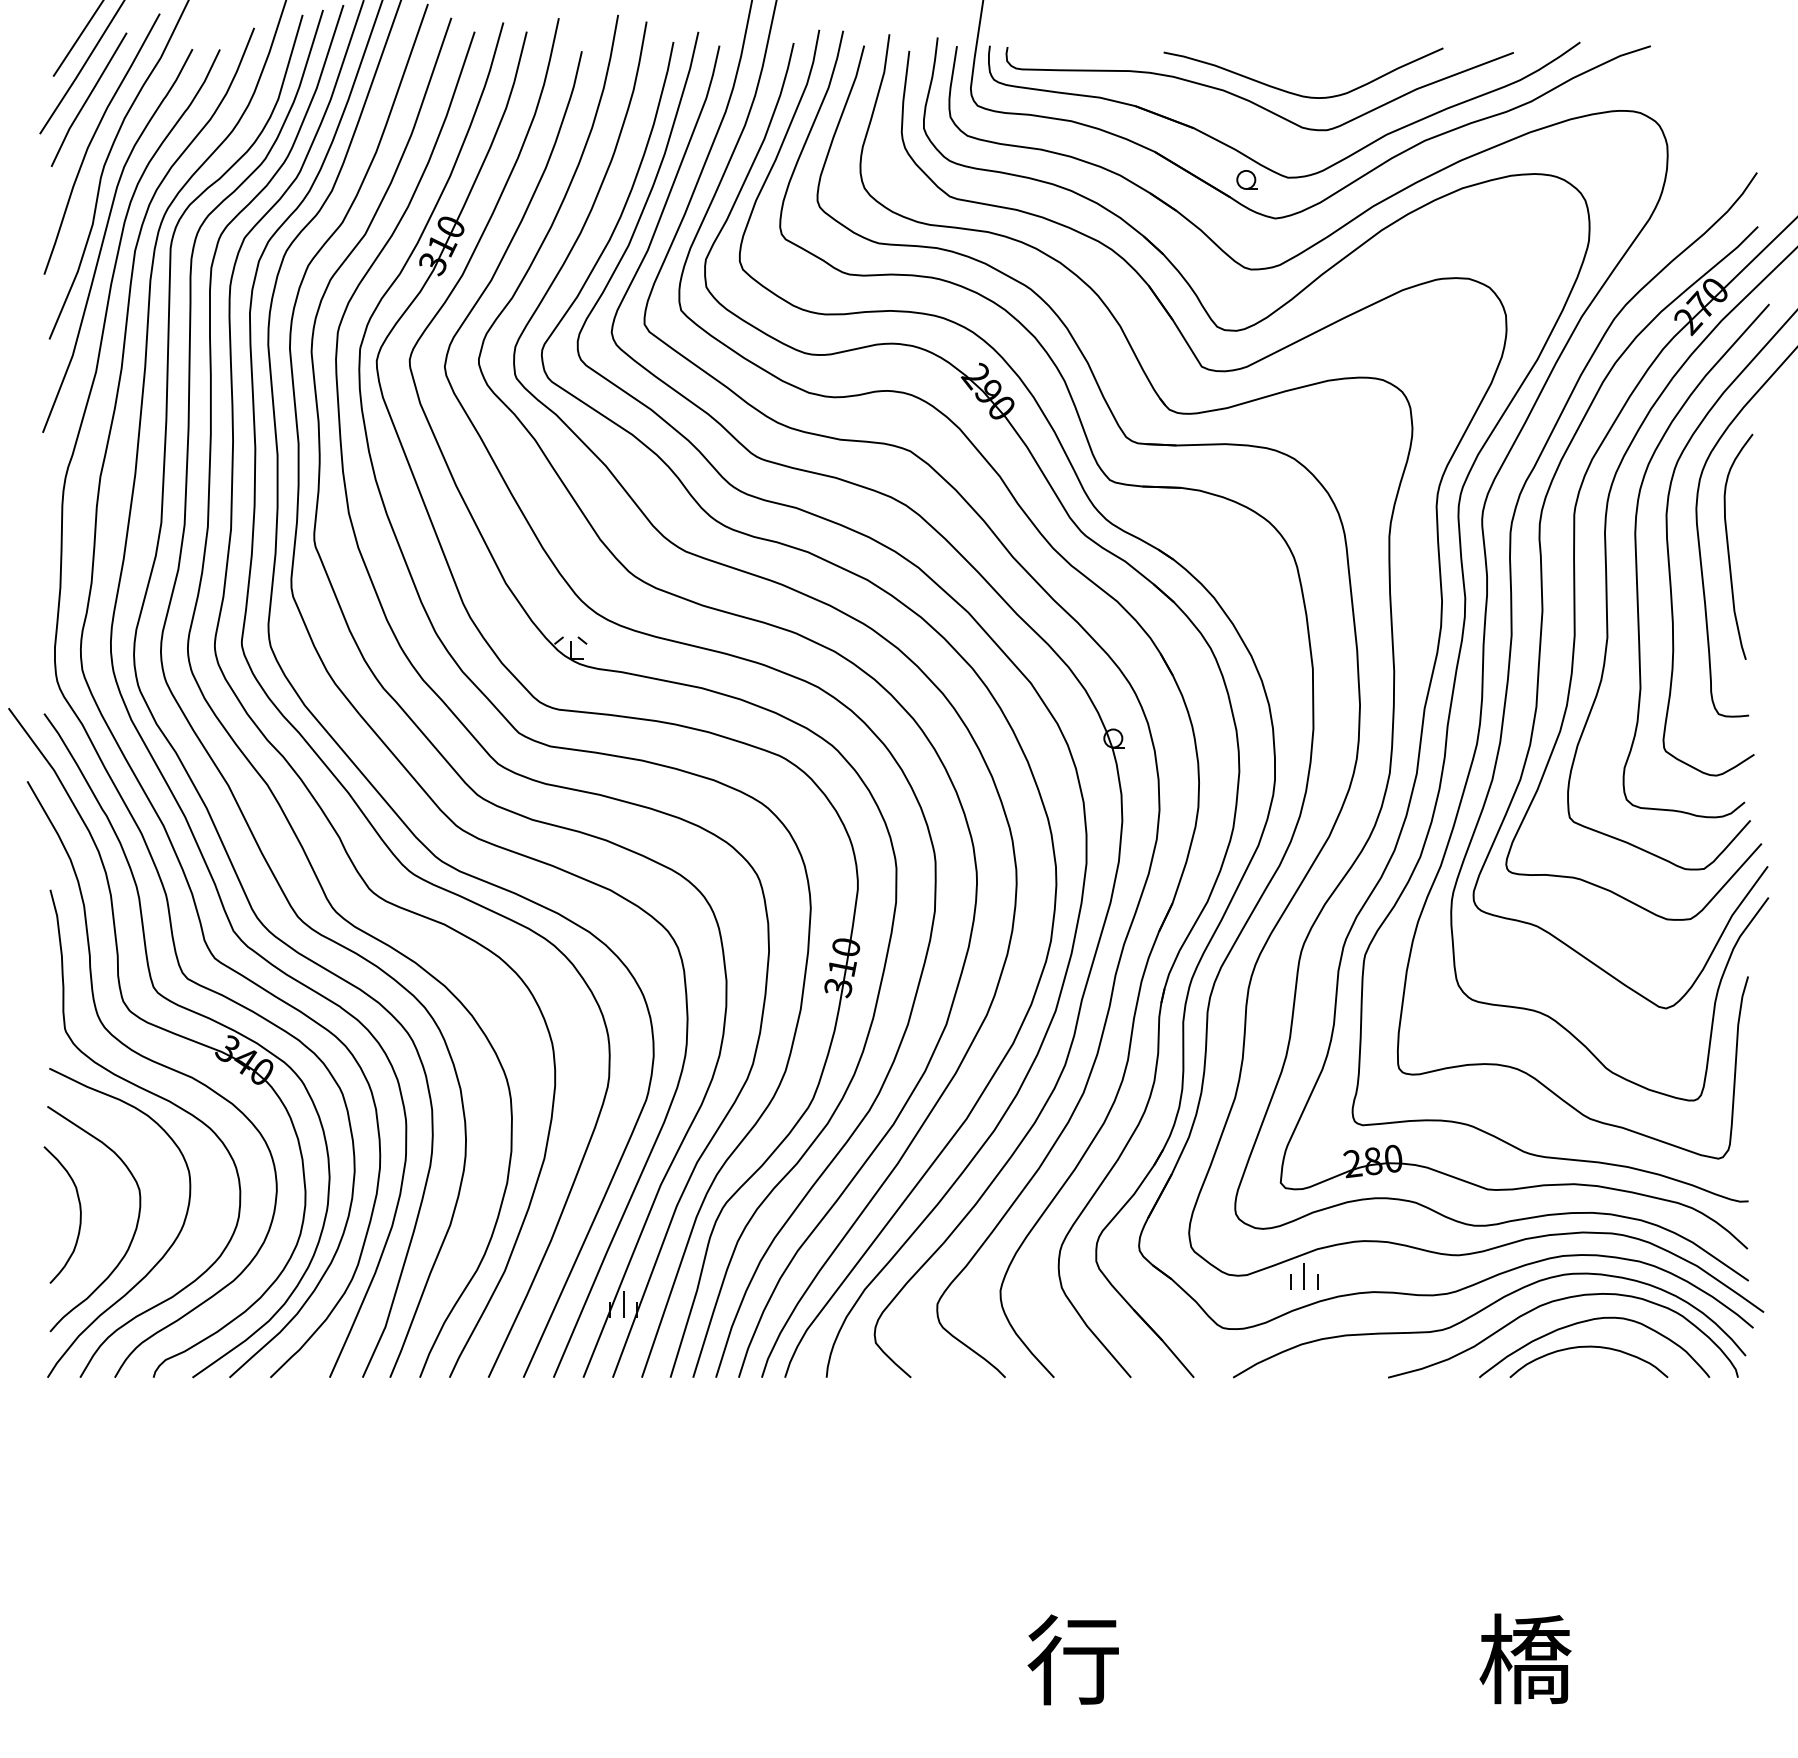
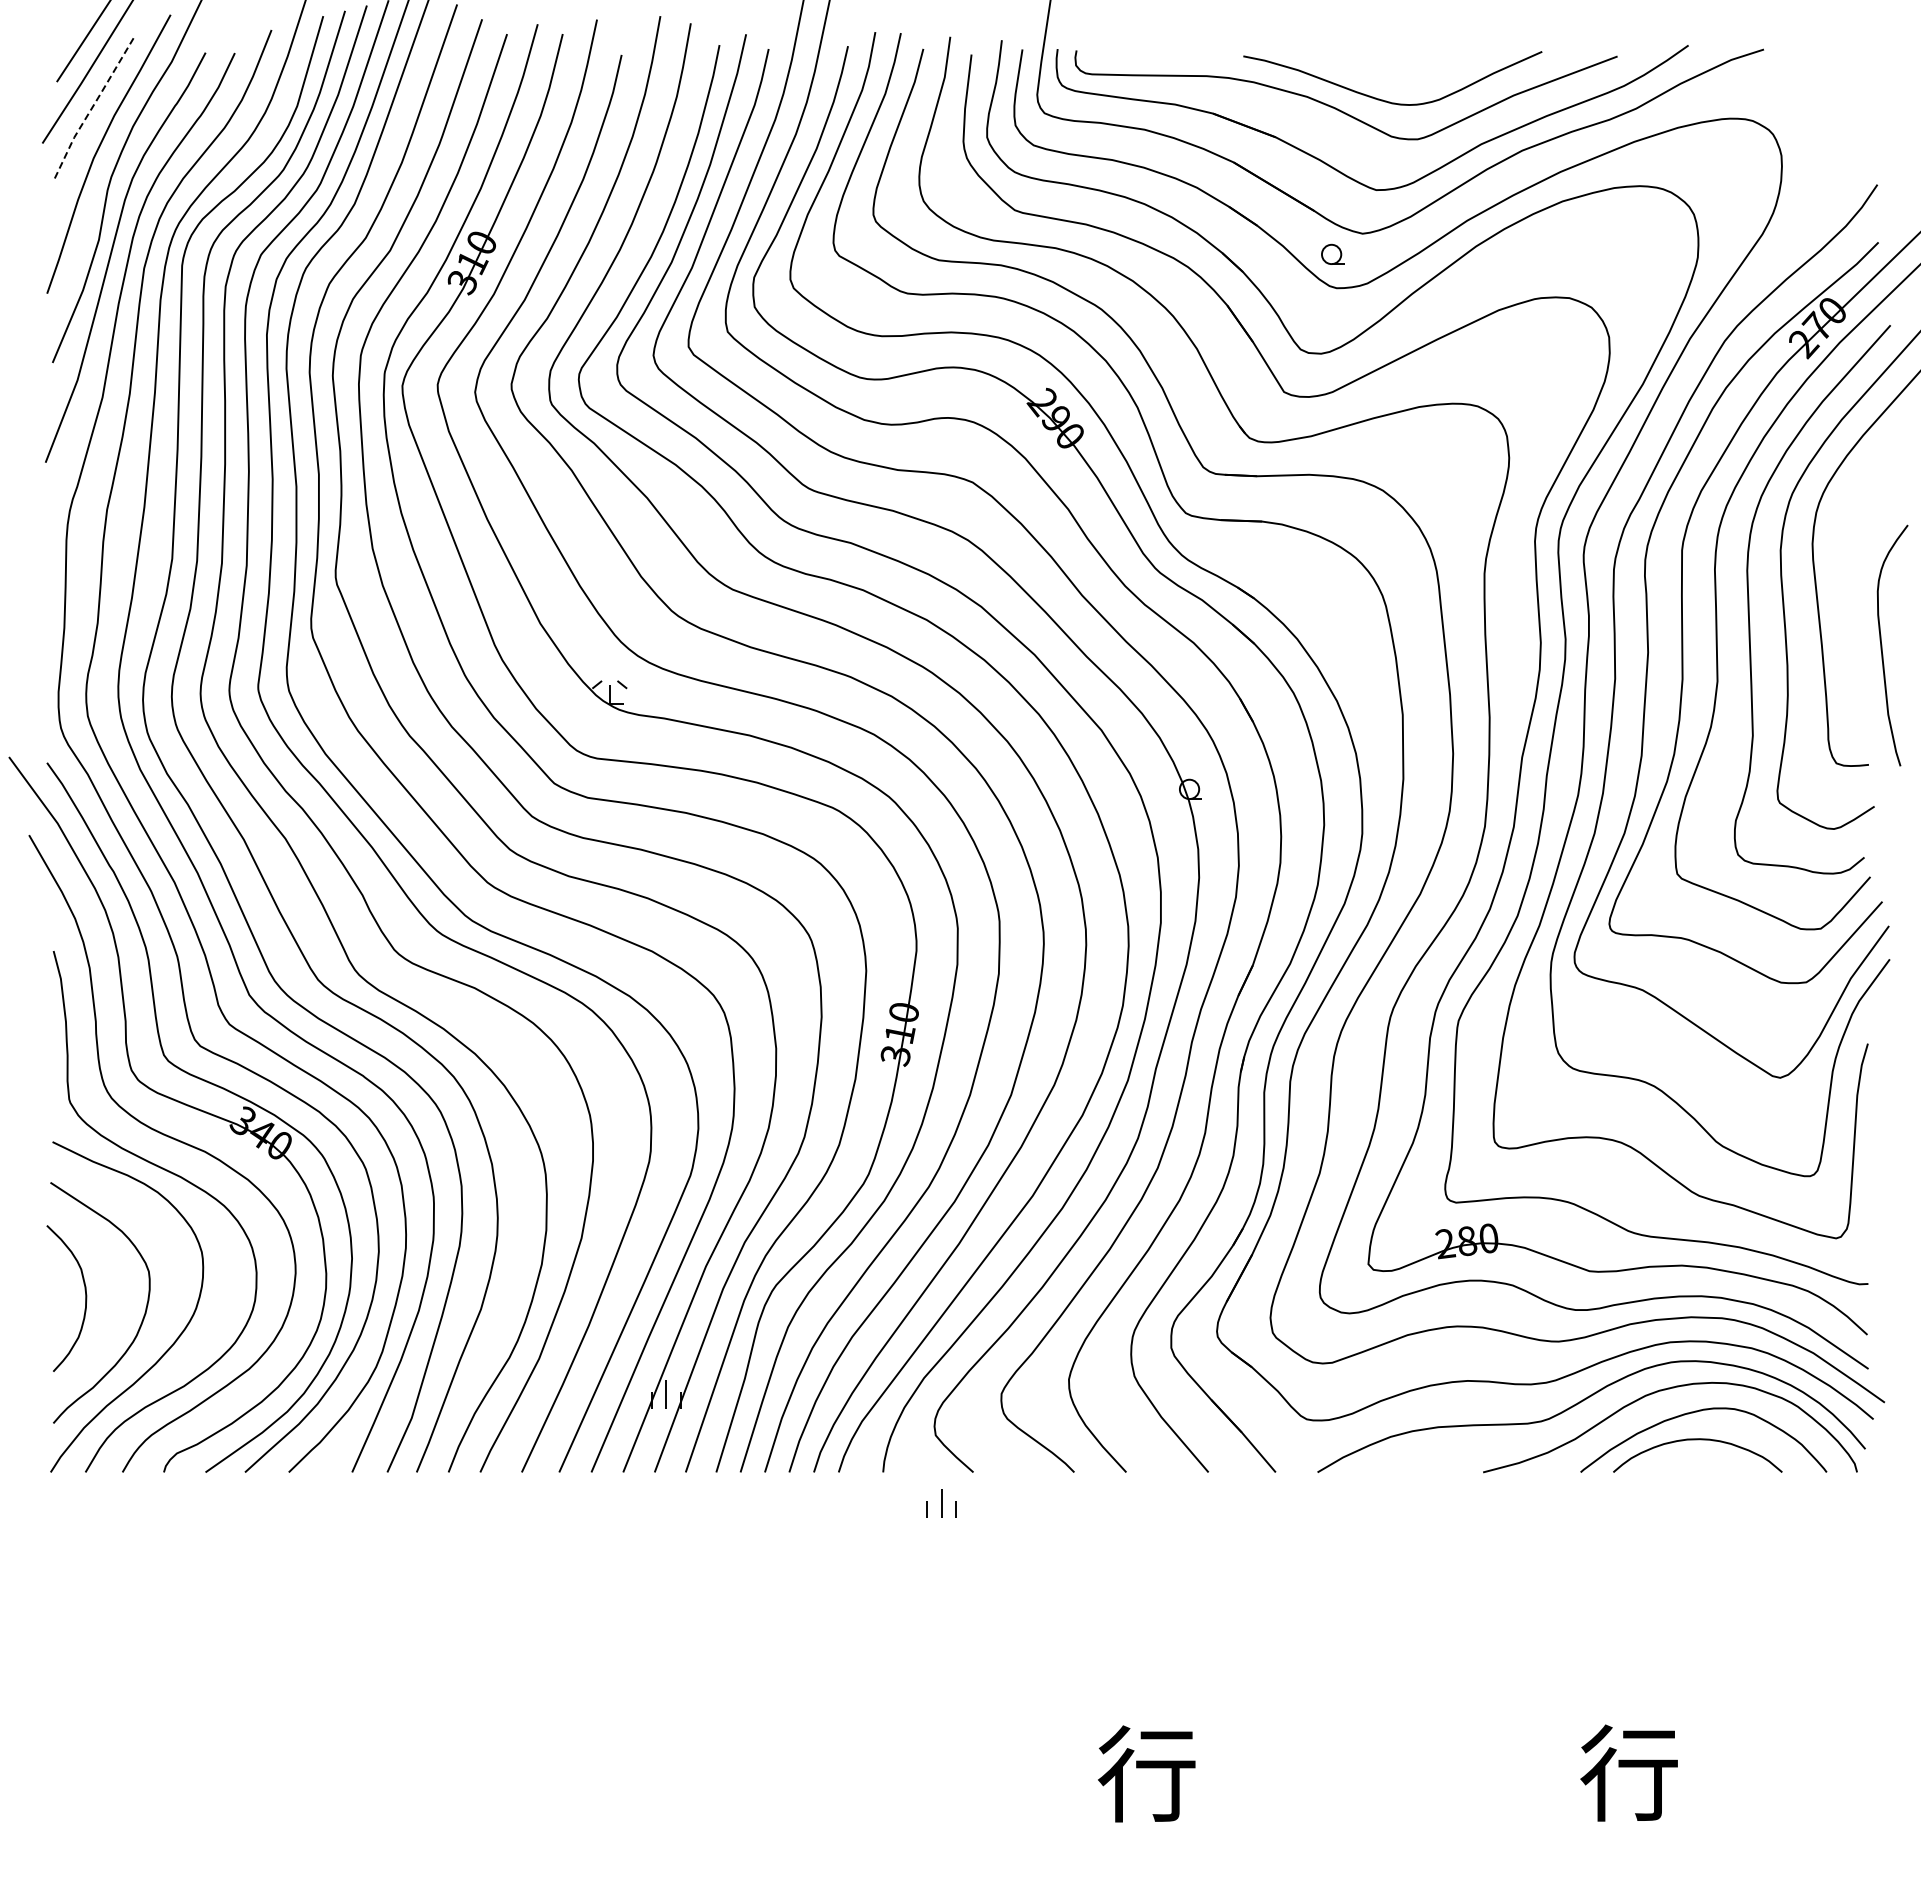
line: (87, 99) -> (93, 106), solid -> dashed
part: (1247, 179) -> (1332, 253), moved
curve: (1729, 546) -> (1882, 645), moved
part: (1304, 1276) -> (941, 1503), moved
text: (1525, 1658) -> (1629, 1772), 橋 -> 行

